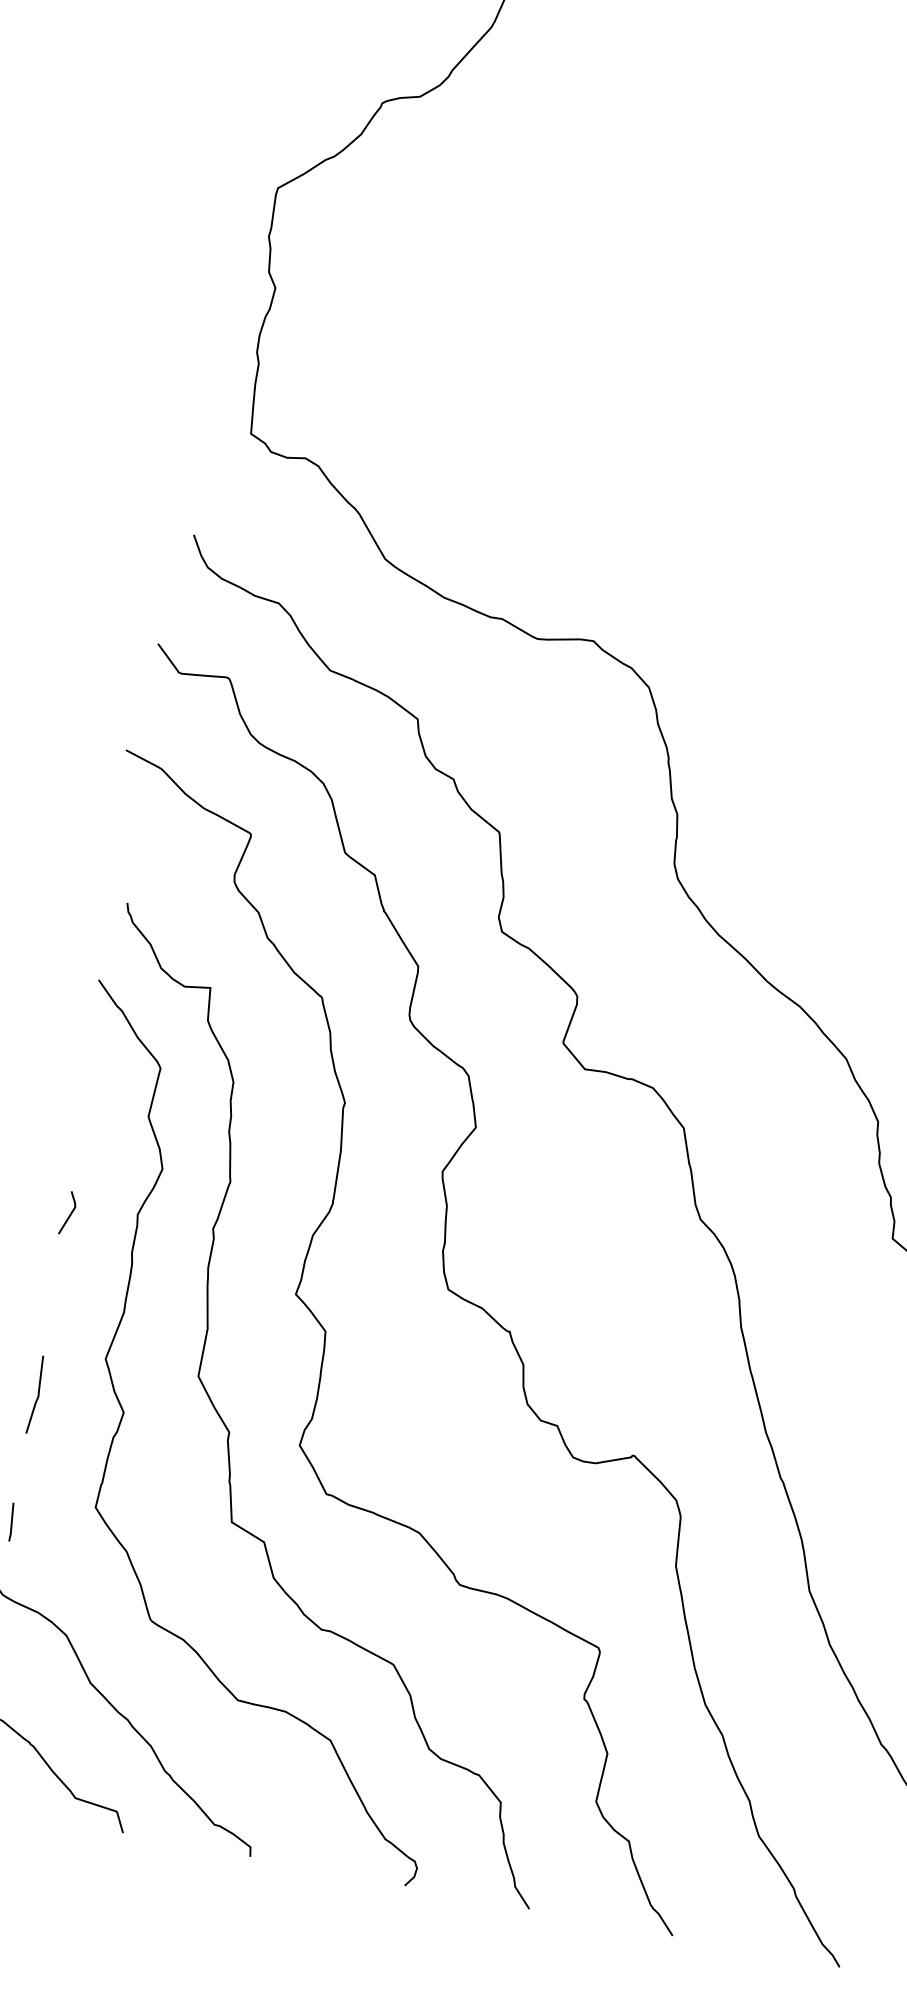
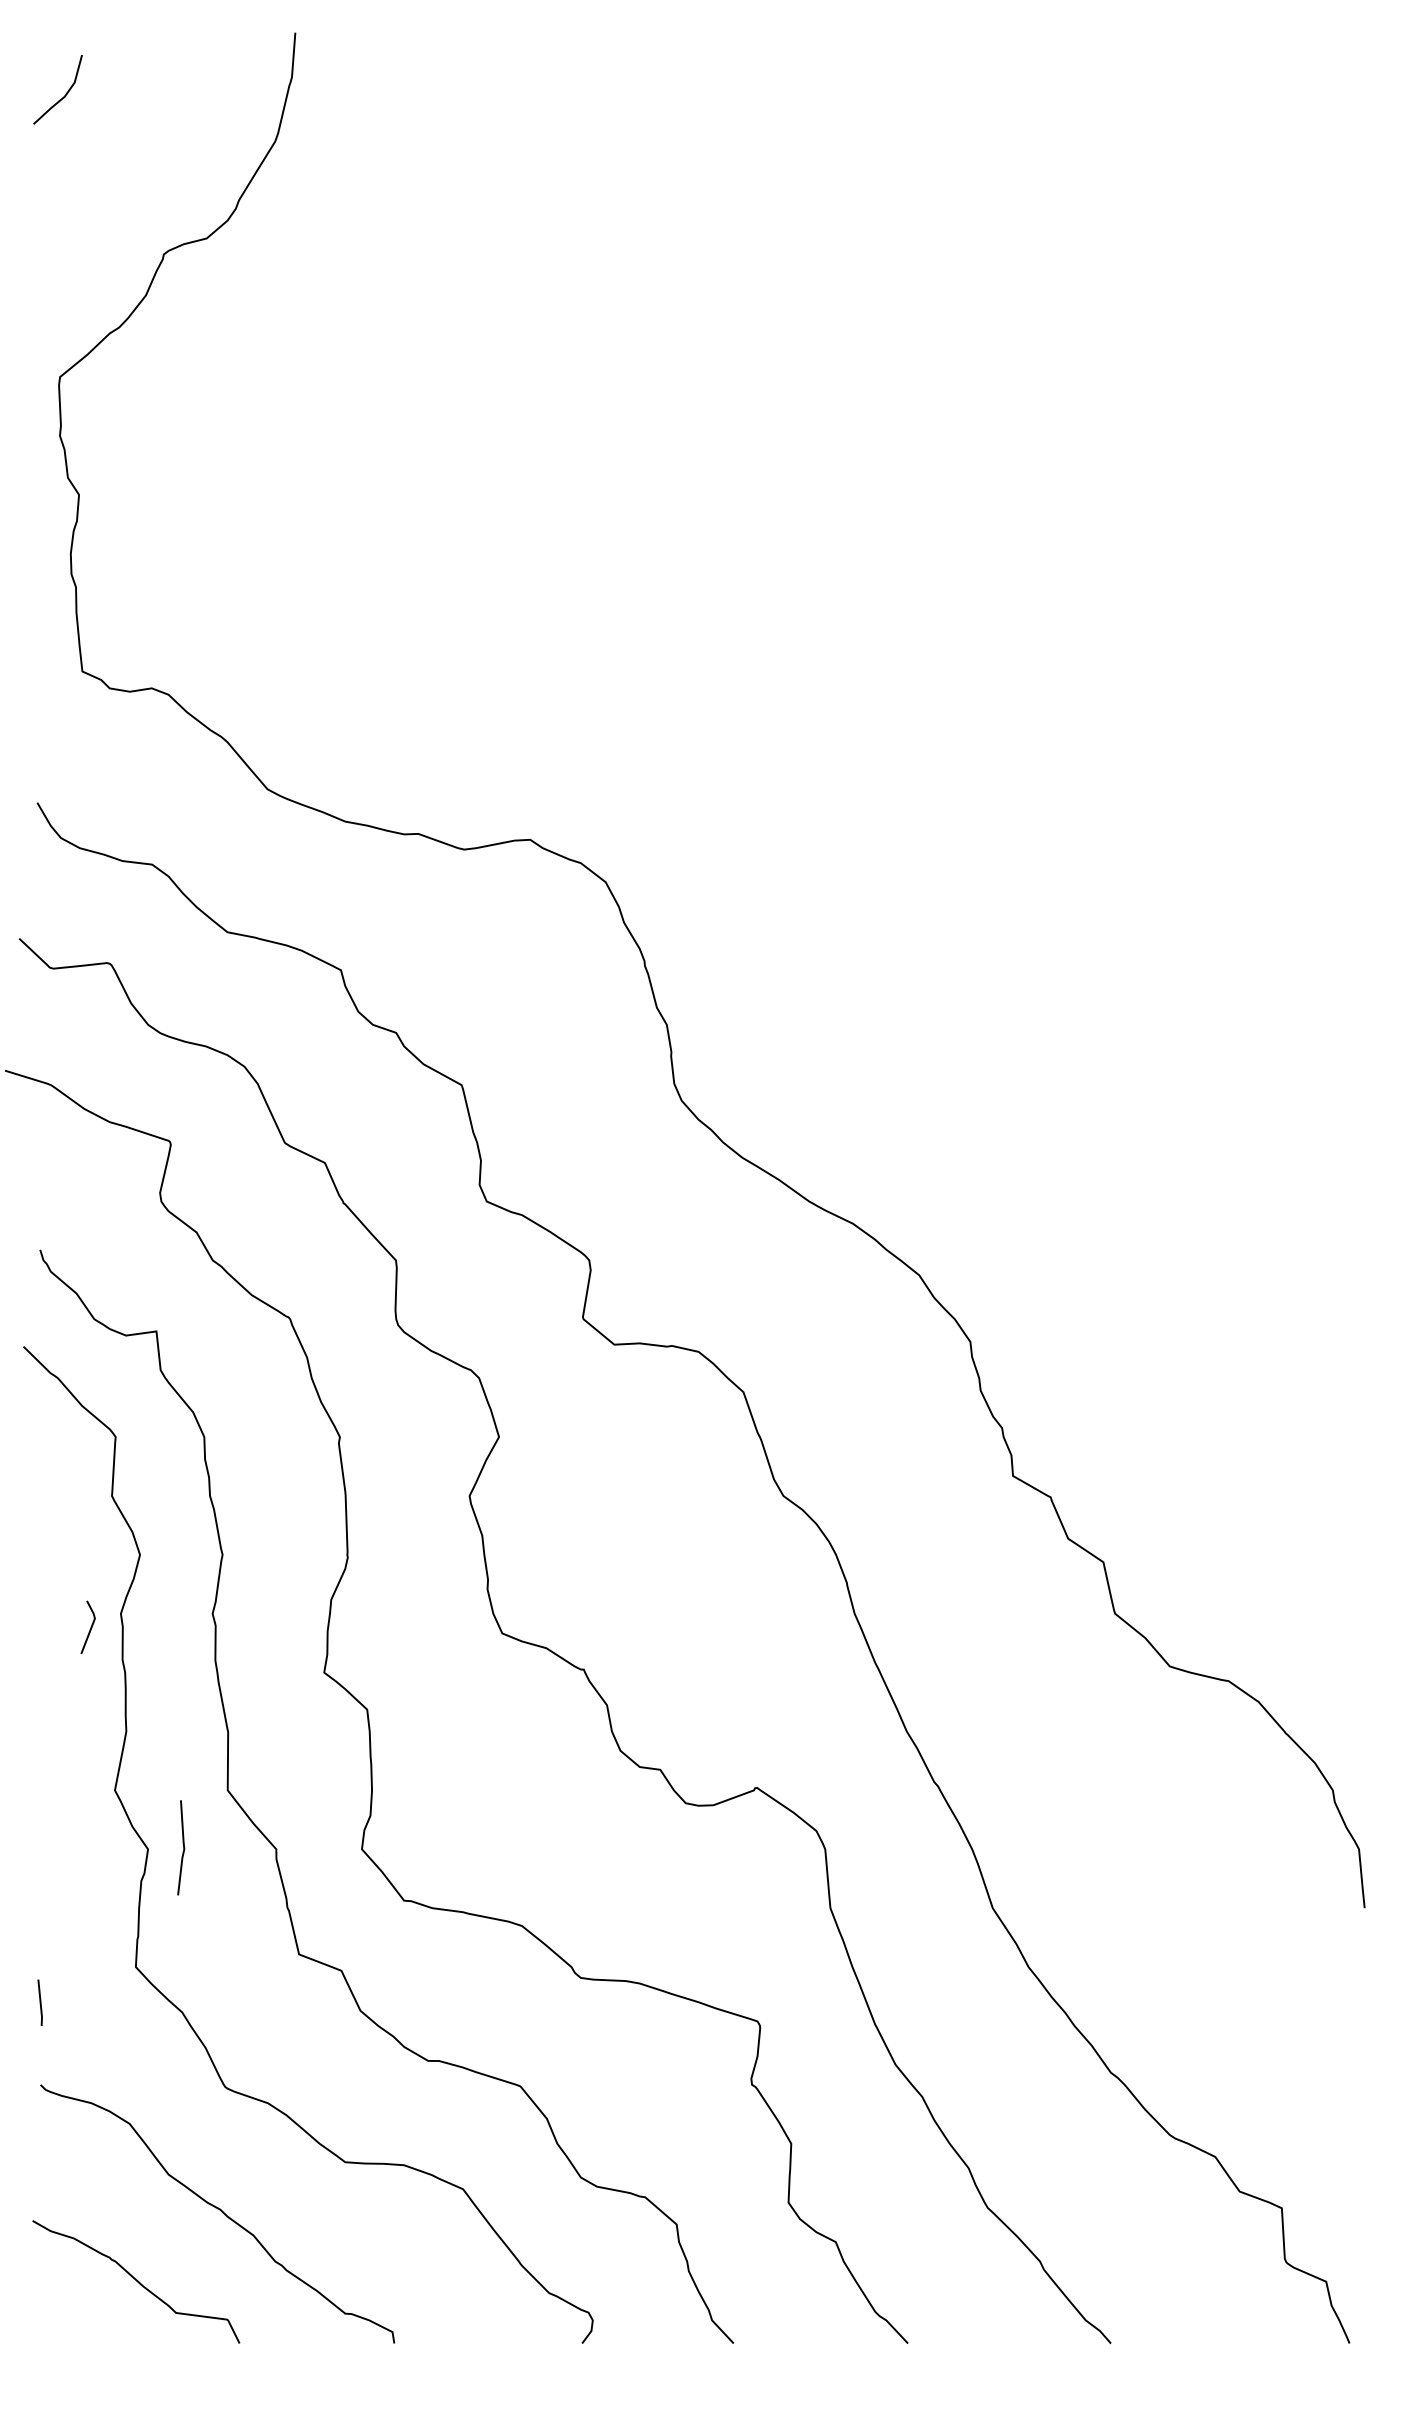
line: (69, 1215) -> (89, 1629), moved
line: (38, 1394) -> (183, 1847), moved

